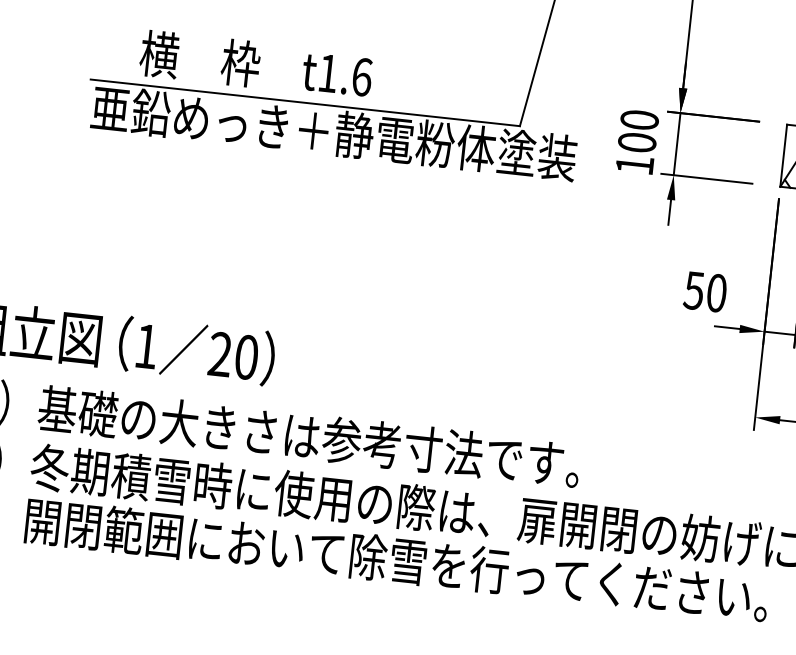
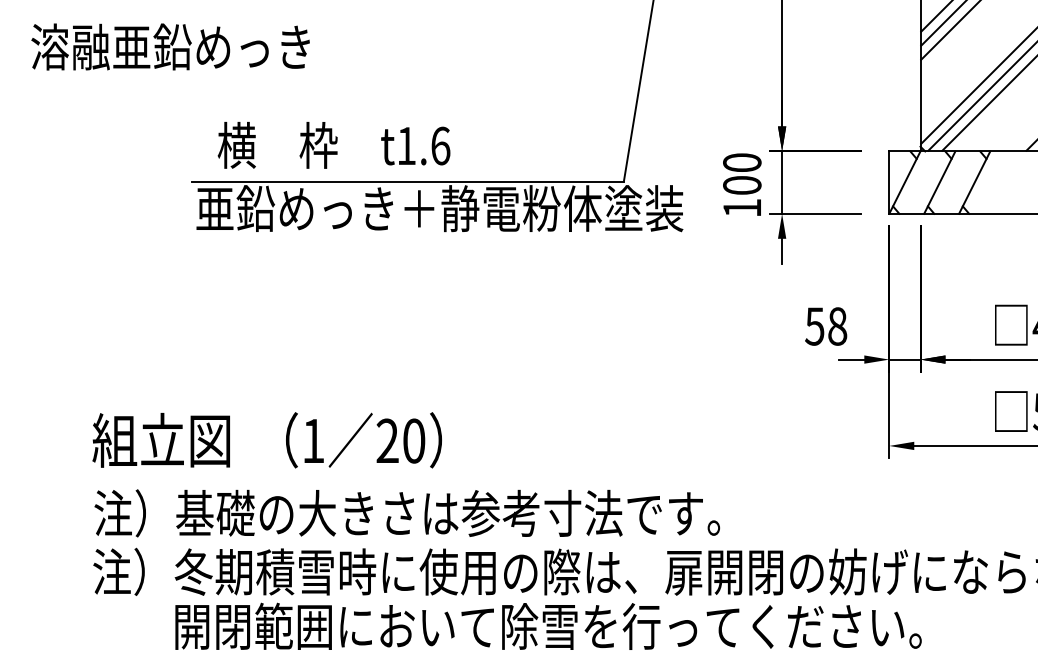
text: (255, 65) -> (333, 145), moved
text: (716, 293) -> (837, 326), 50 -> 58
text: (196, 351) -> (363, 440), moved

